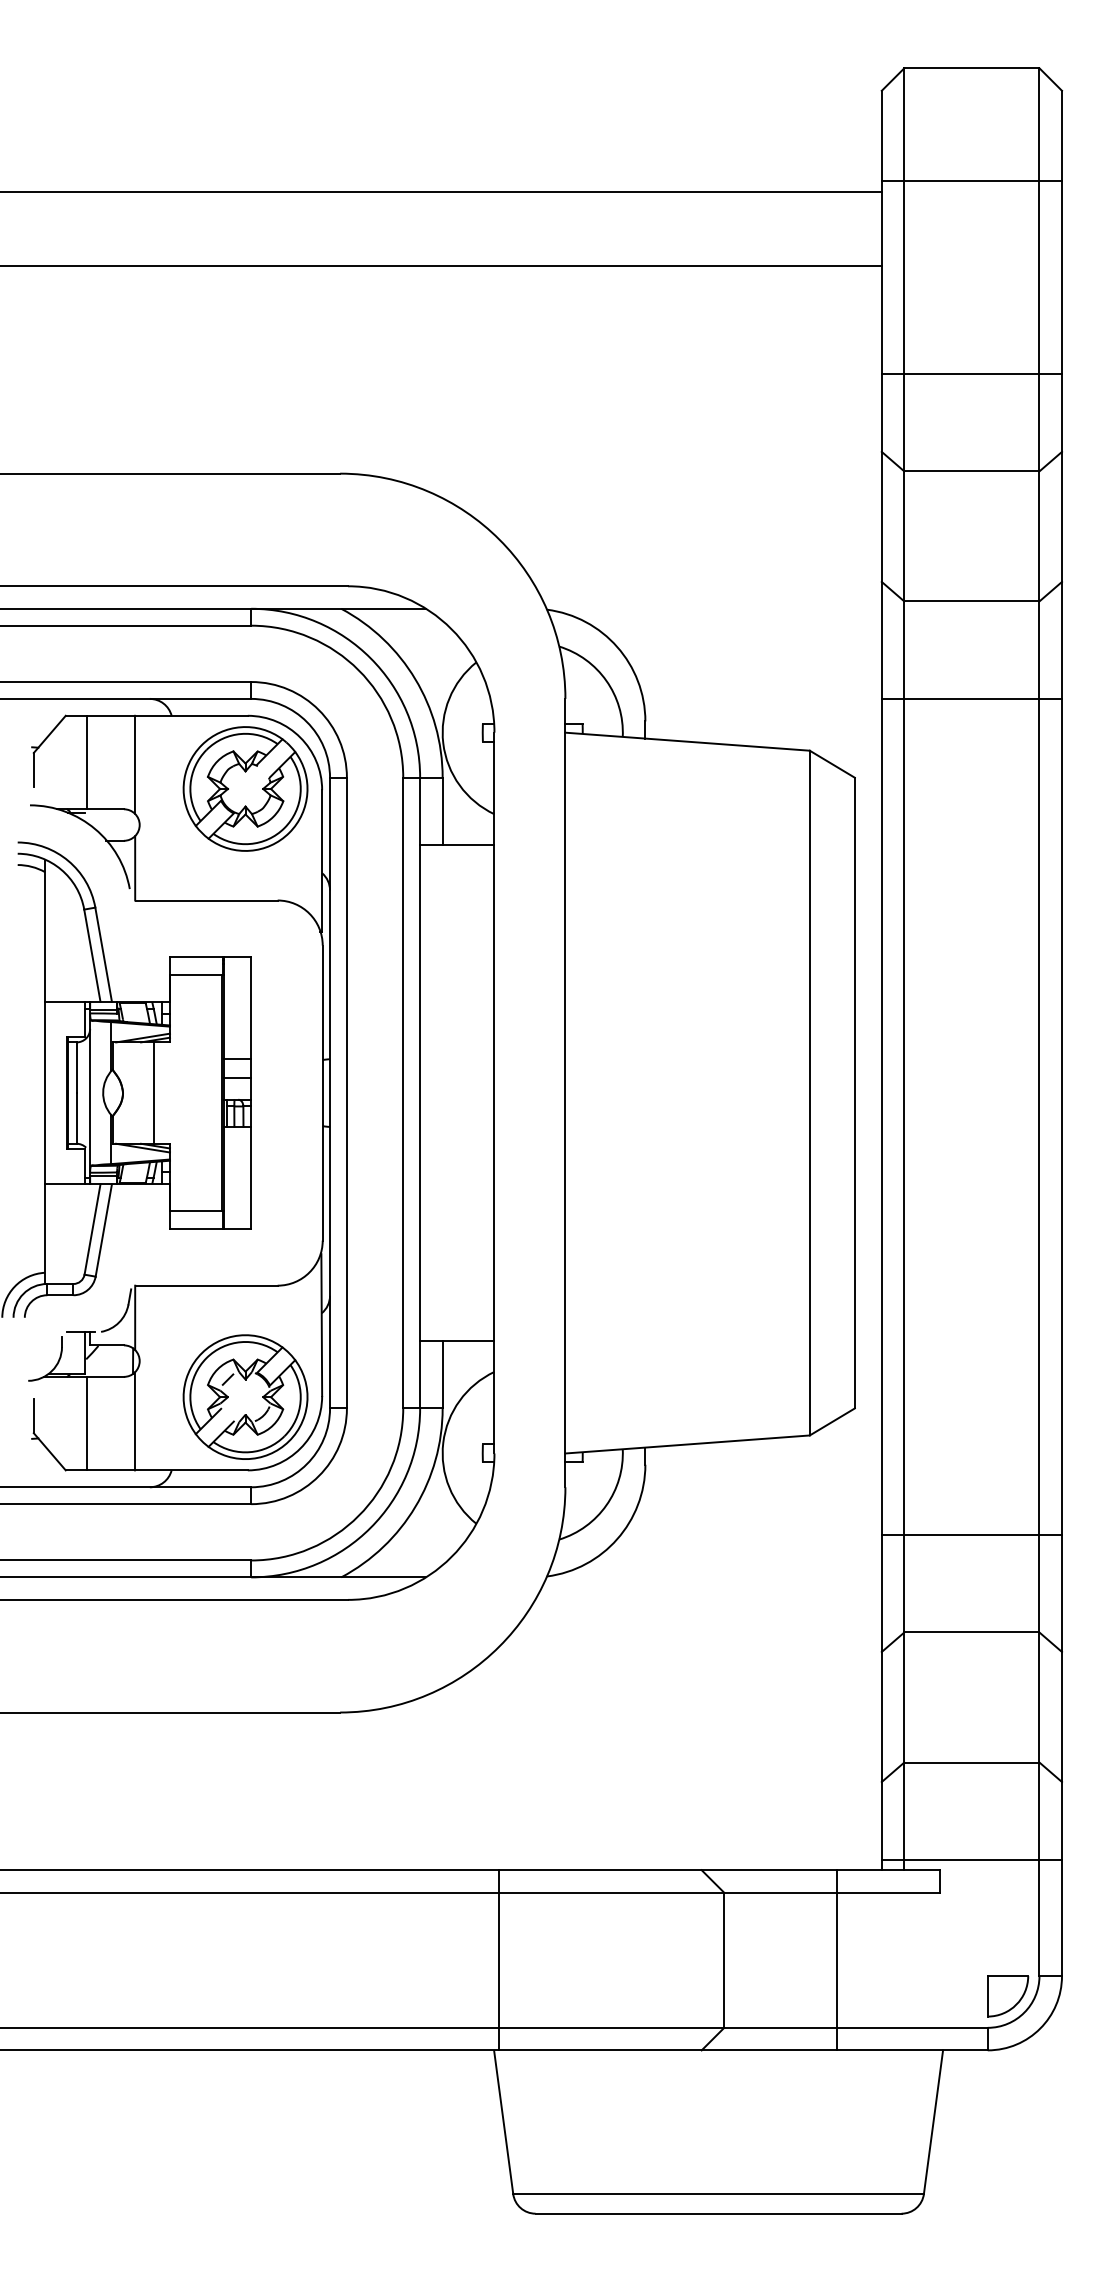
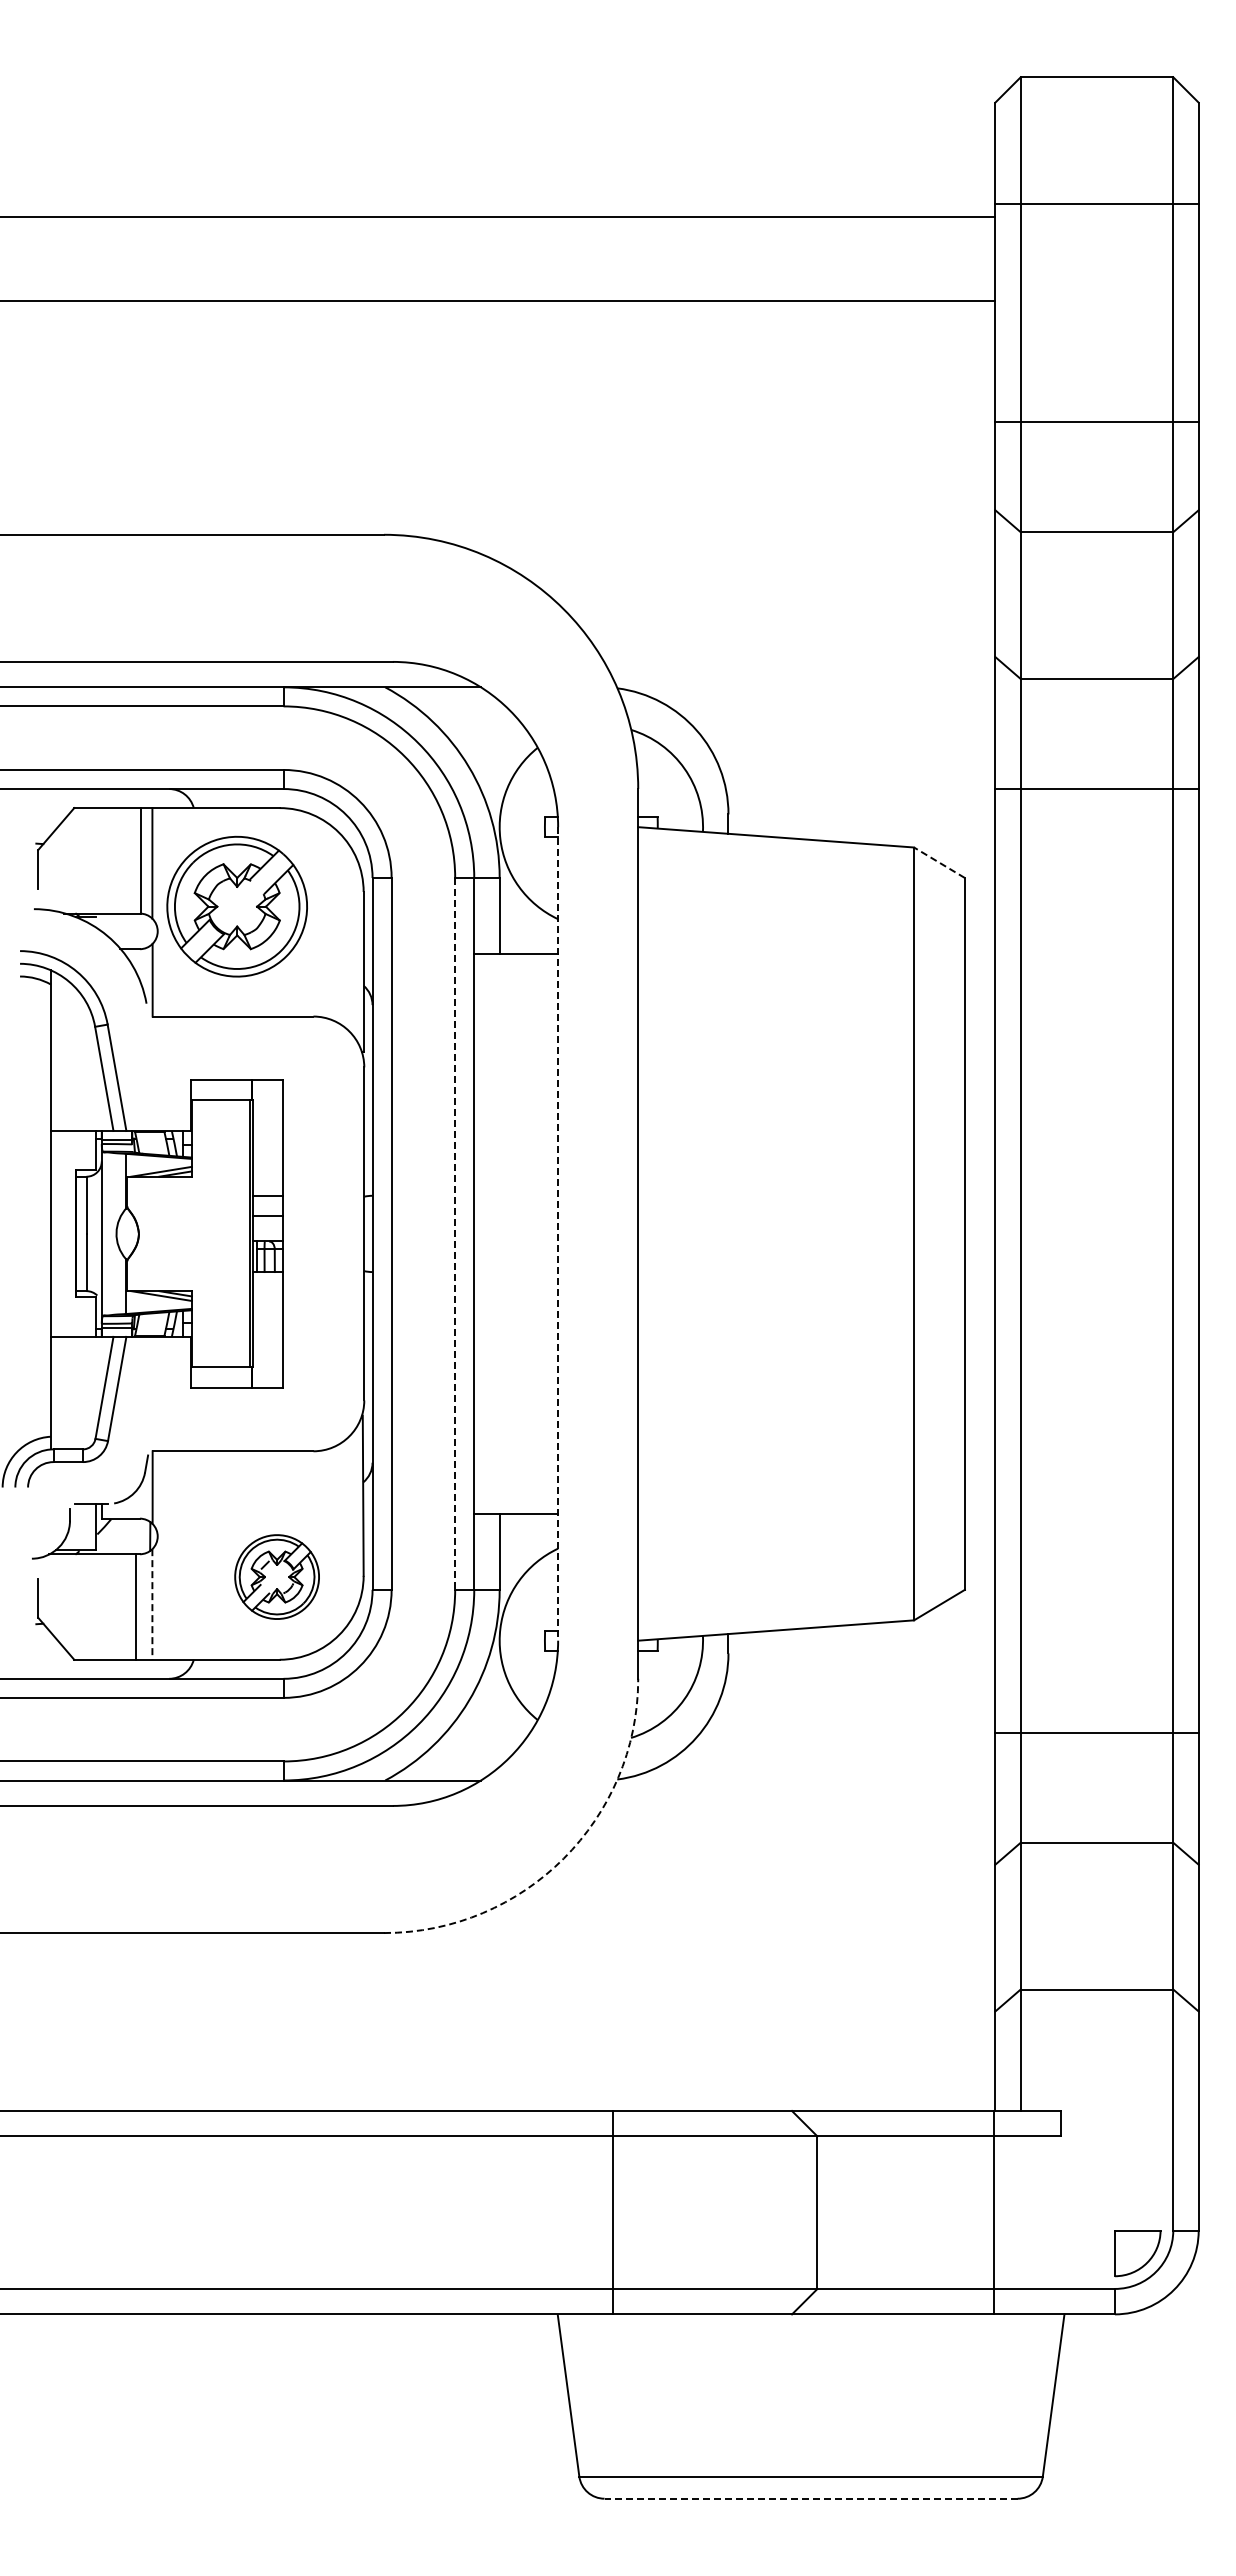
line: (86, 762) -> (140, 860), moved
line: (832, 764) -> (939, 862), solid -> dashed
part: (244, 788) -> (236, 906), moved
line: (153, 1092) -> (173, 1233), removed
line: (403, 1092) -> (455, 1233), solid -> dashed
line: (494, 1092) -> (558, 1233), solid -> dashed
part: (244, 1396) -> (276, 1576), size x0.6
line: (135, 1421) -> (152, 1604), solid -> dashed
line: (86, 1423) -> (135, 1606), moved
arc: (499, 1646) -> (563, 1858), solid -> dashed
line: (971, 1859) -> (1096, 2099), removed
line: (499, 1960) -> (613, 2212), moved
line: (836, 1960) -> (993, 2212), moved
line: (718, 2213) -> (811, 2498), solid -> dashed

